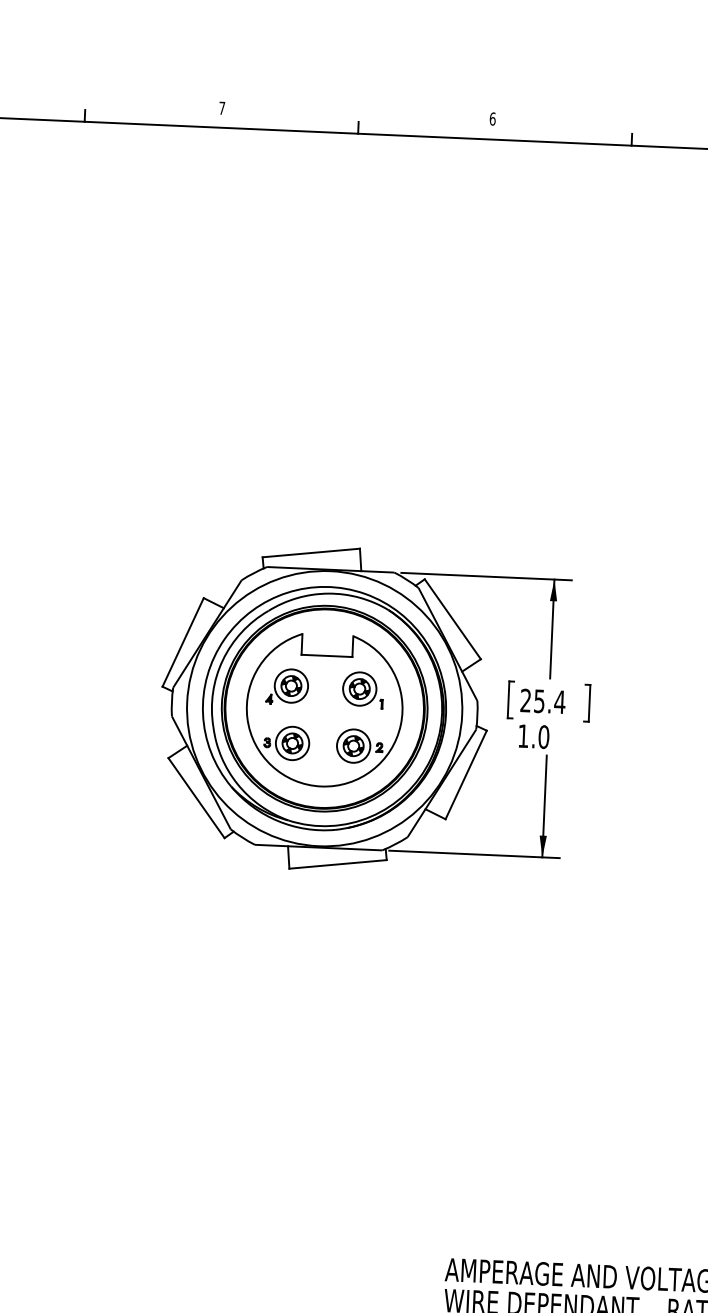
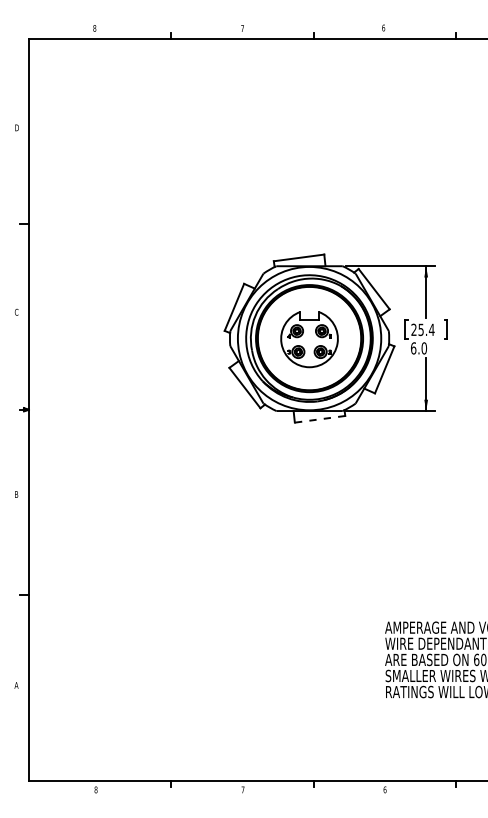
part: (324, 710) -> (309, 339), size x0.7
text: (523, 736) -> (413, 348), 1.0 -> 6.0
line: (336, 864) -> (319, 419), solid -> dashed

